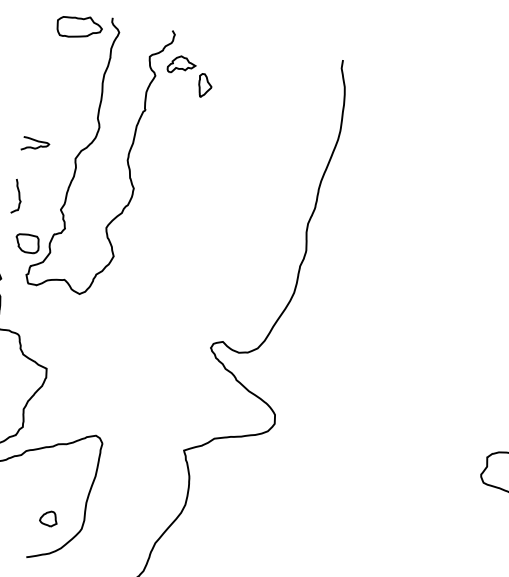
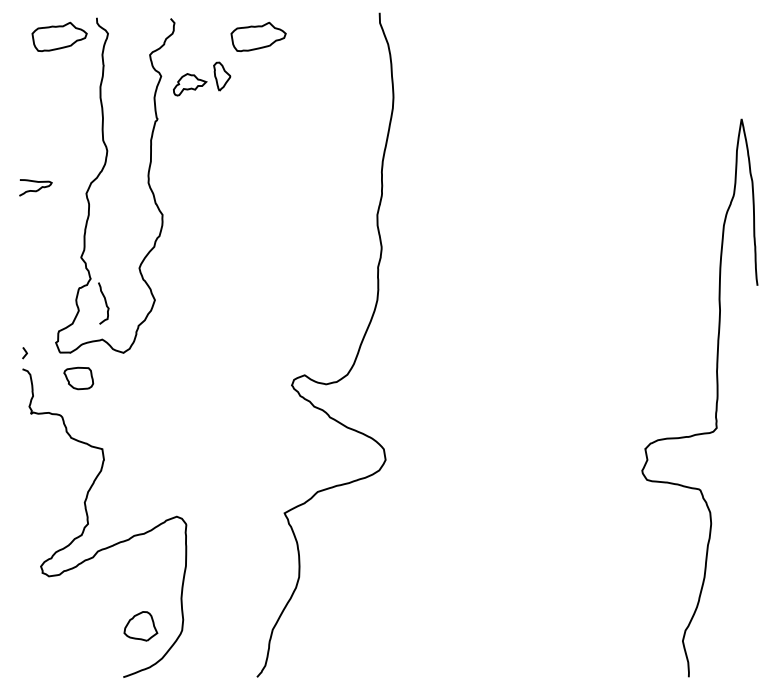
part: (240, 59) -> (258, 36), added
part: (182, 65) -> (190, 84), moved
curve: (18, 197) -> (105, 303), moved
part: (27, 243) -> (78, 378), moved
part: (48, 518) -> (140, 625), size x1.6

